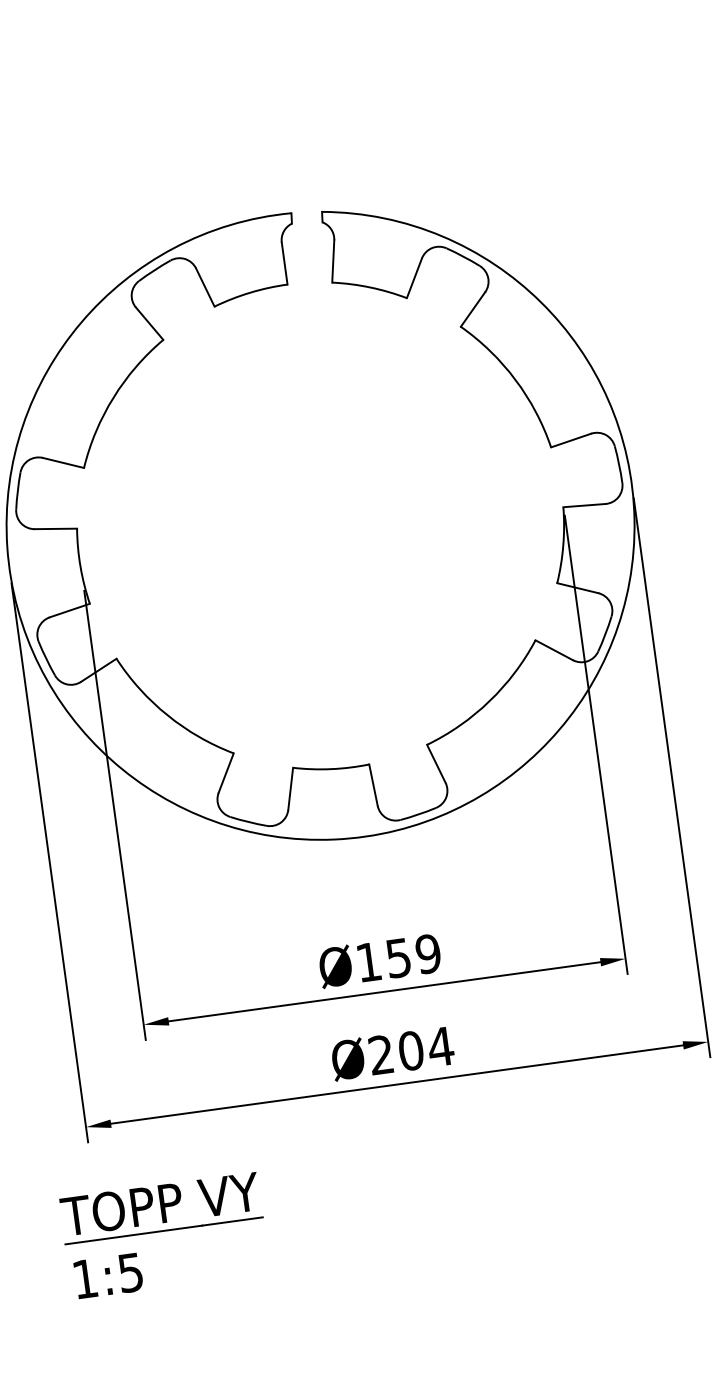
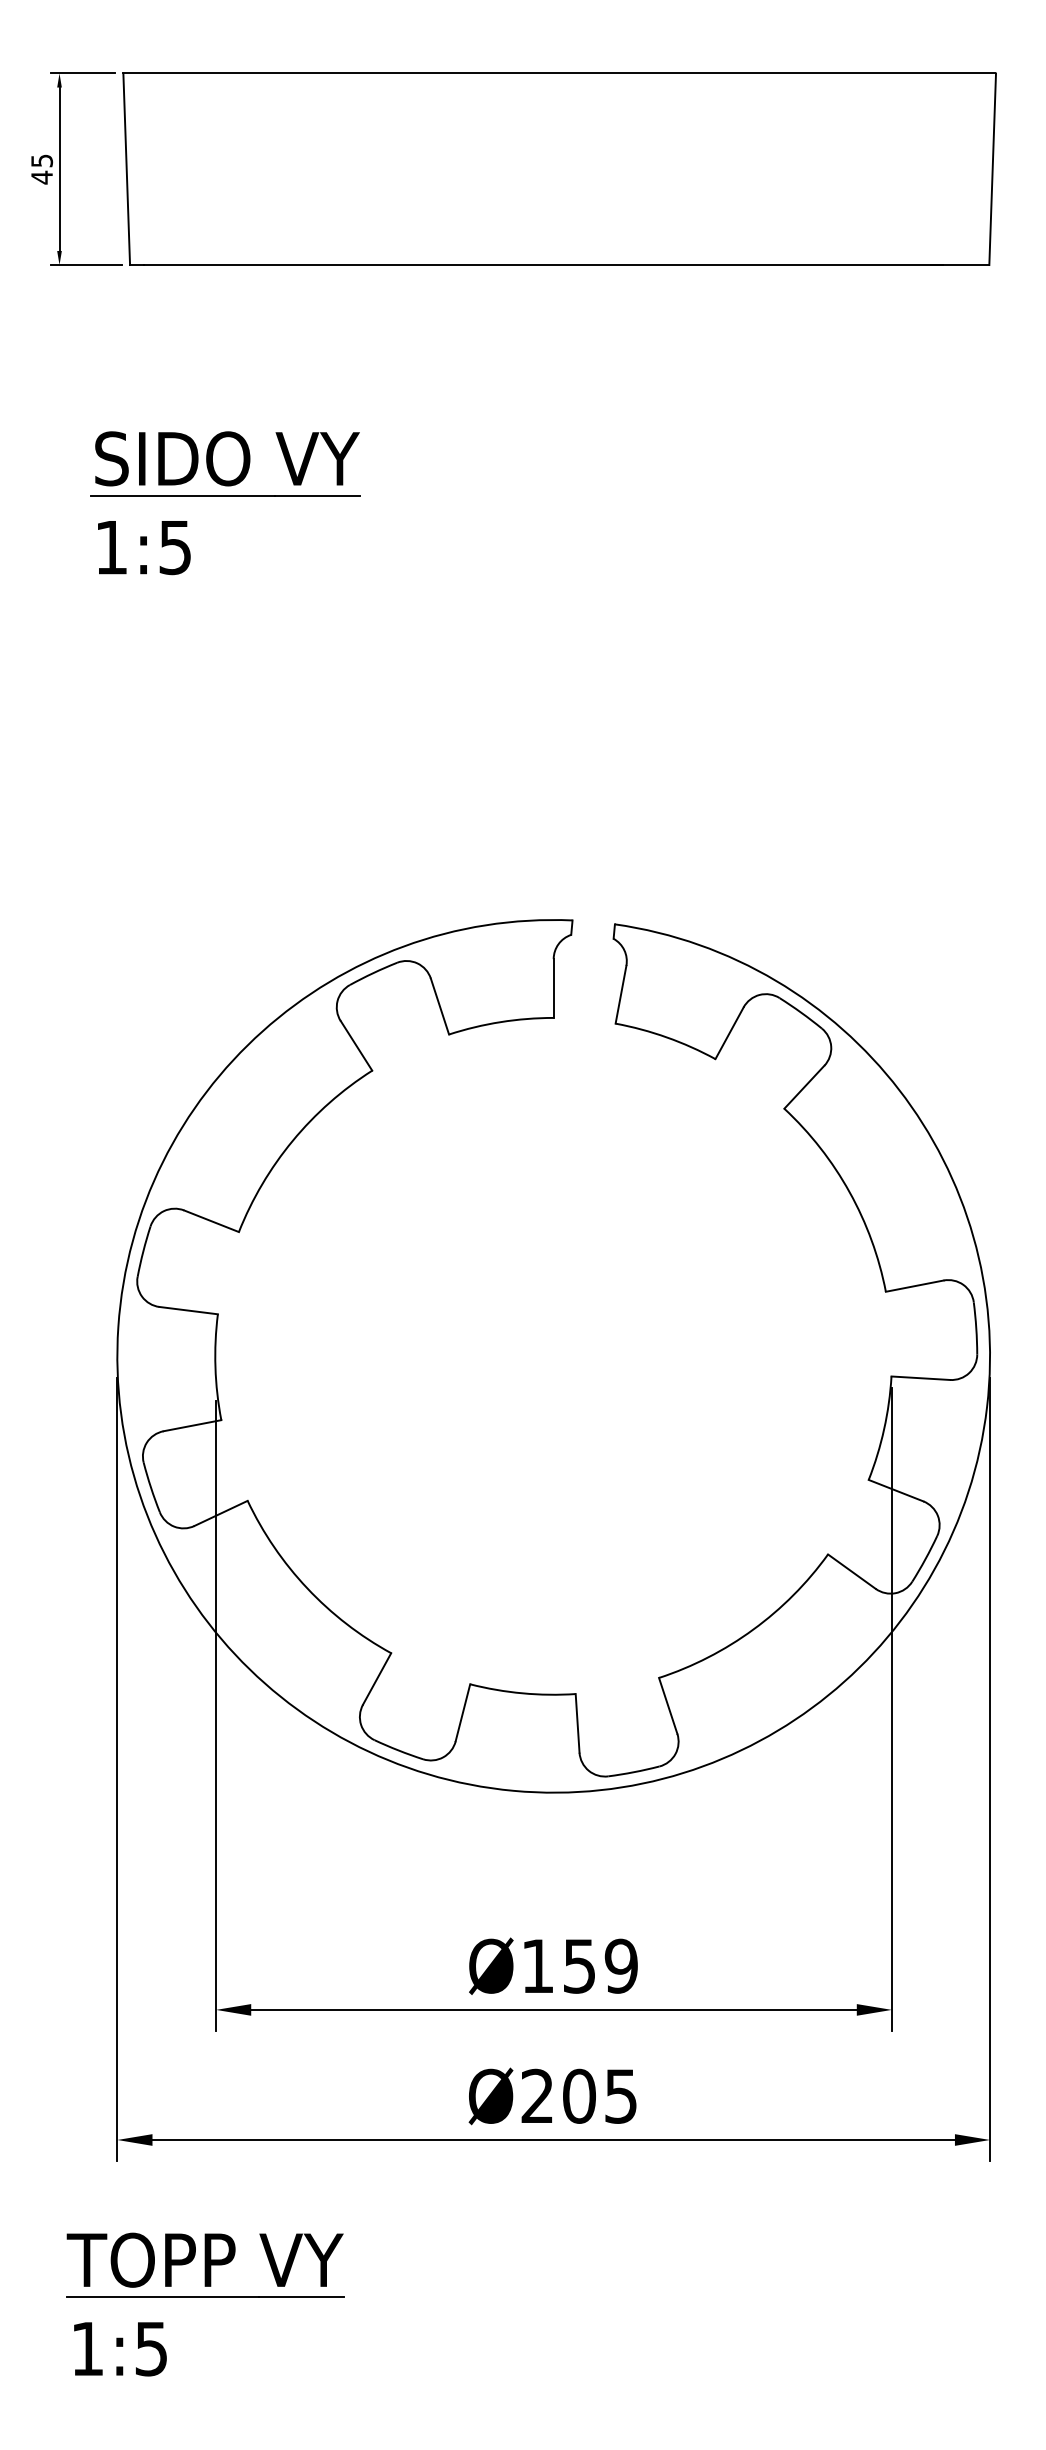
text: (440, 1047) -> (620, 2096), Ø204 -> Ø205

